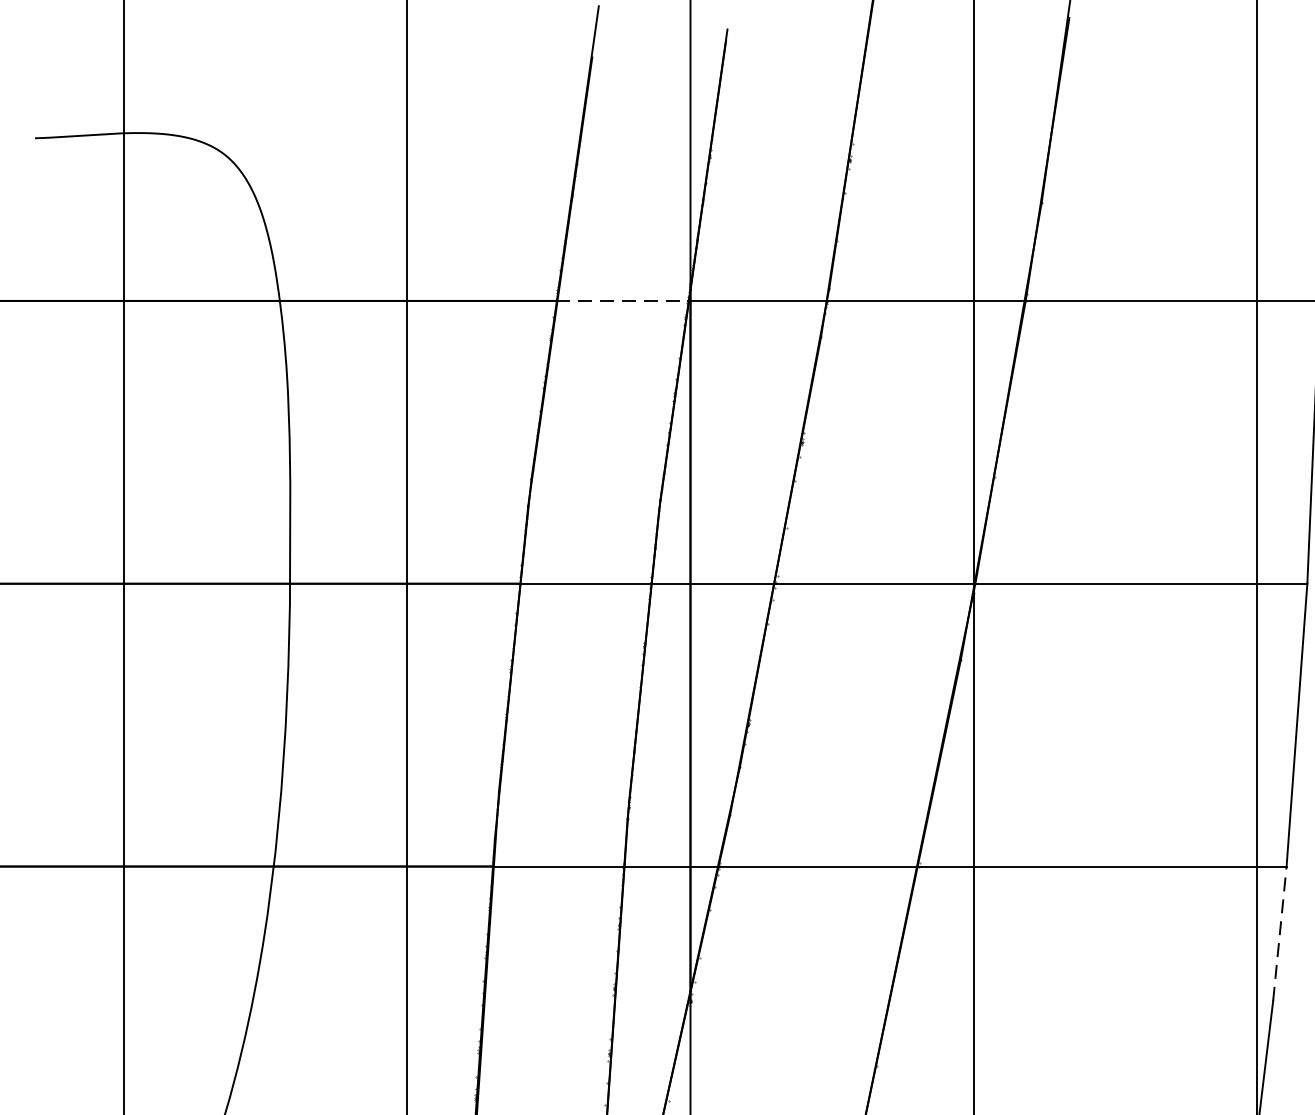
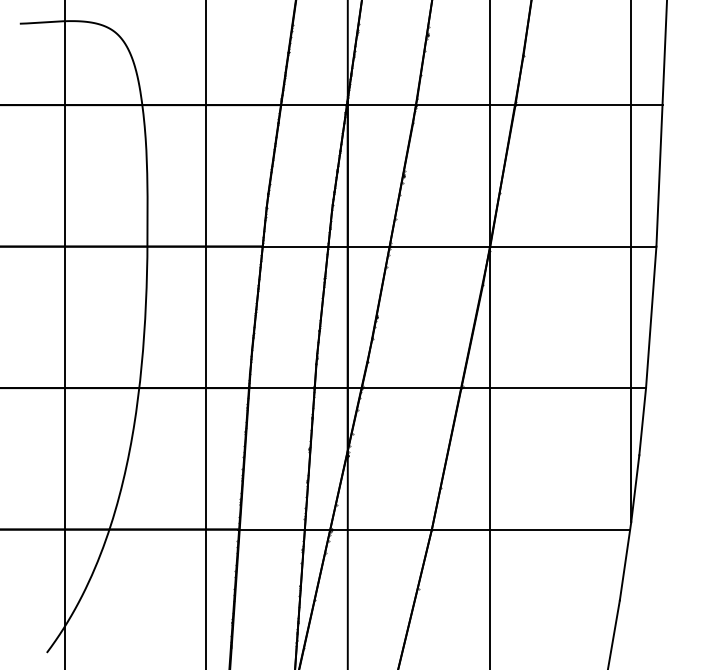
line: (621, 301) -> (313, 105), dashed -> solid
line: (1279, 933) -> (642, 421), dashed -> solid

